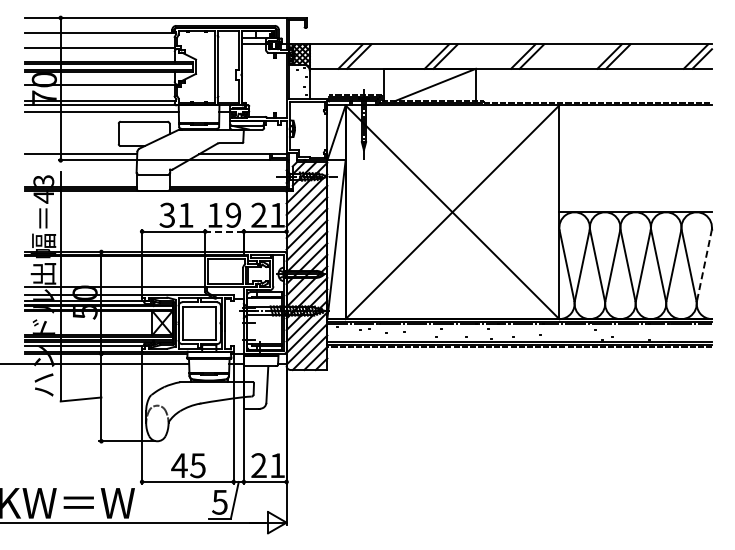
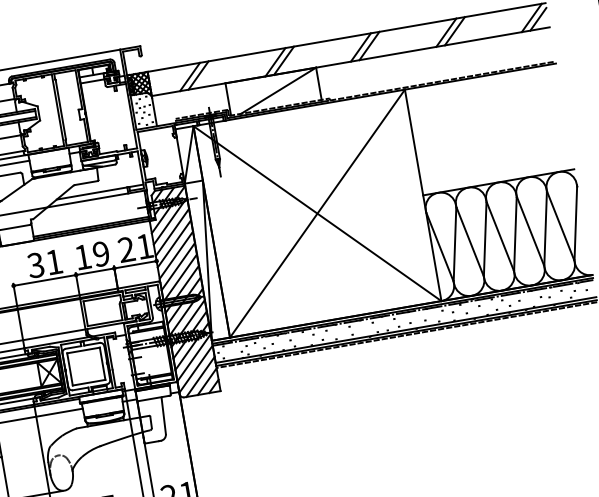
line: (224, 231) -> (95, 271), dashed -> solid
line: (704, 265) -> (575, 223), dashed -> solid

